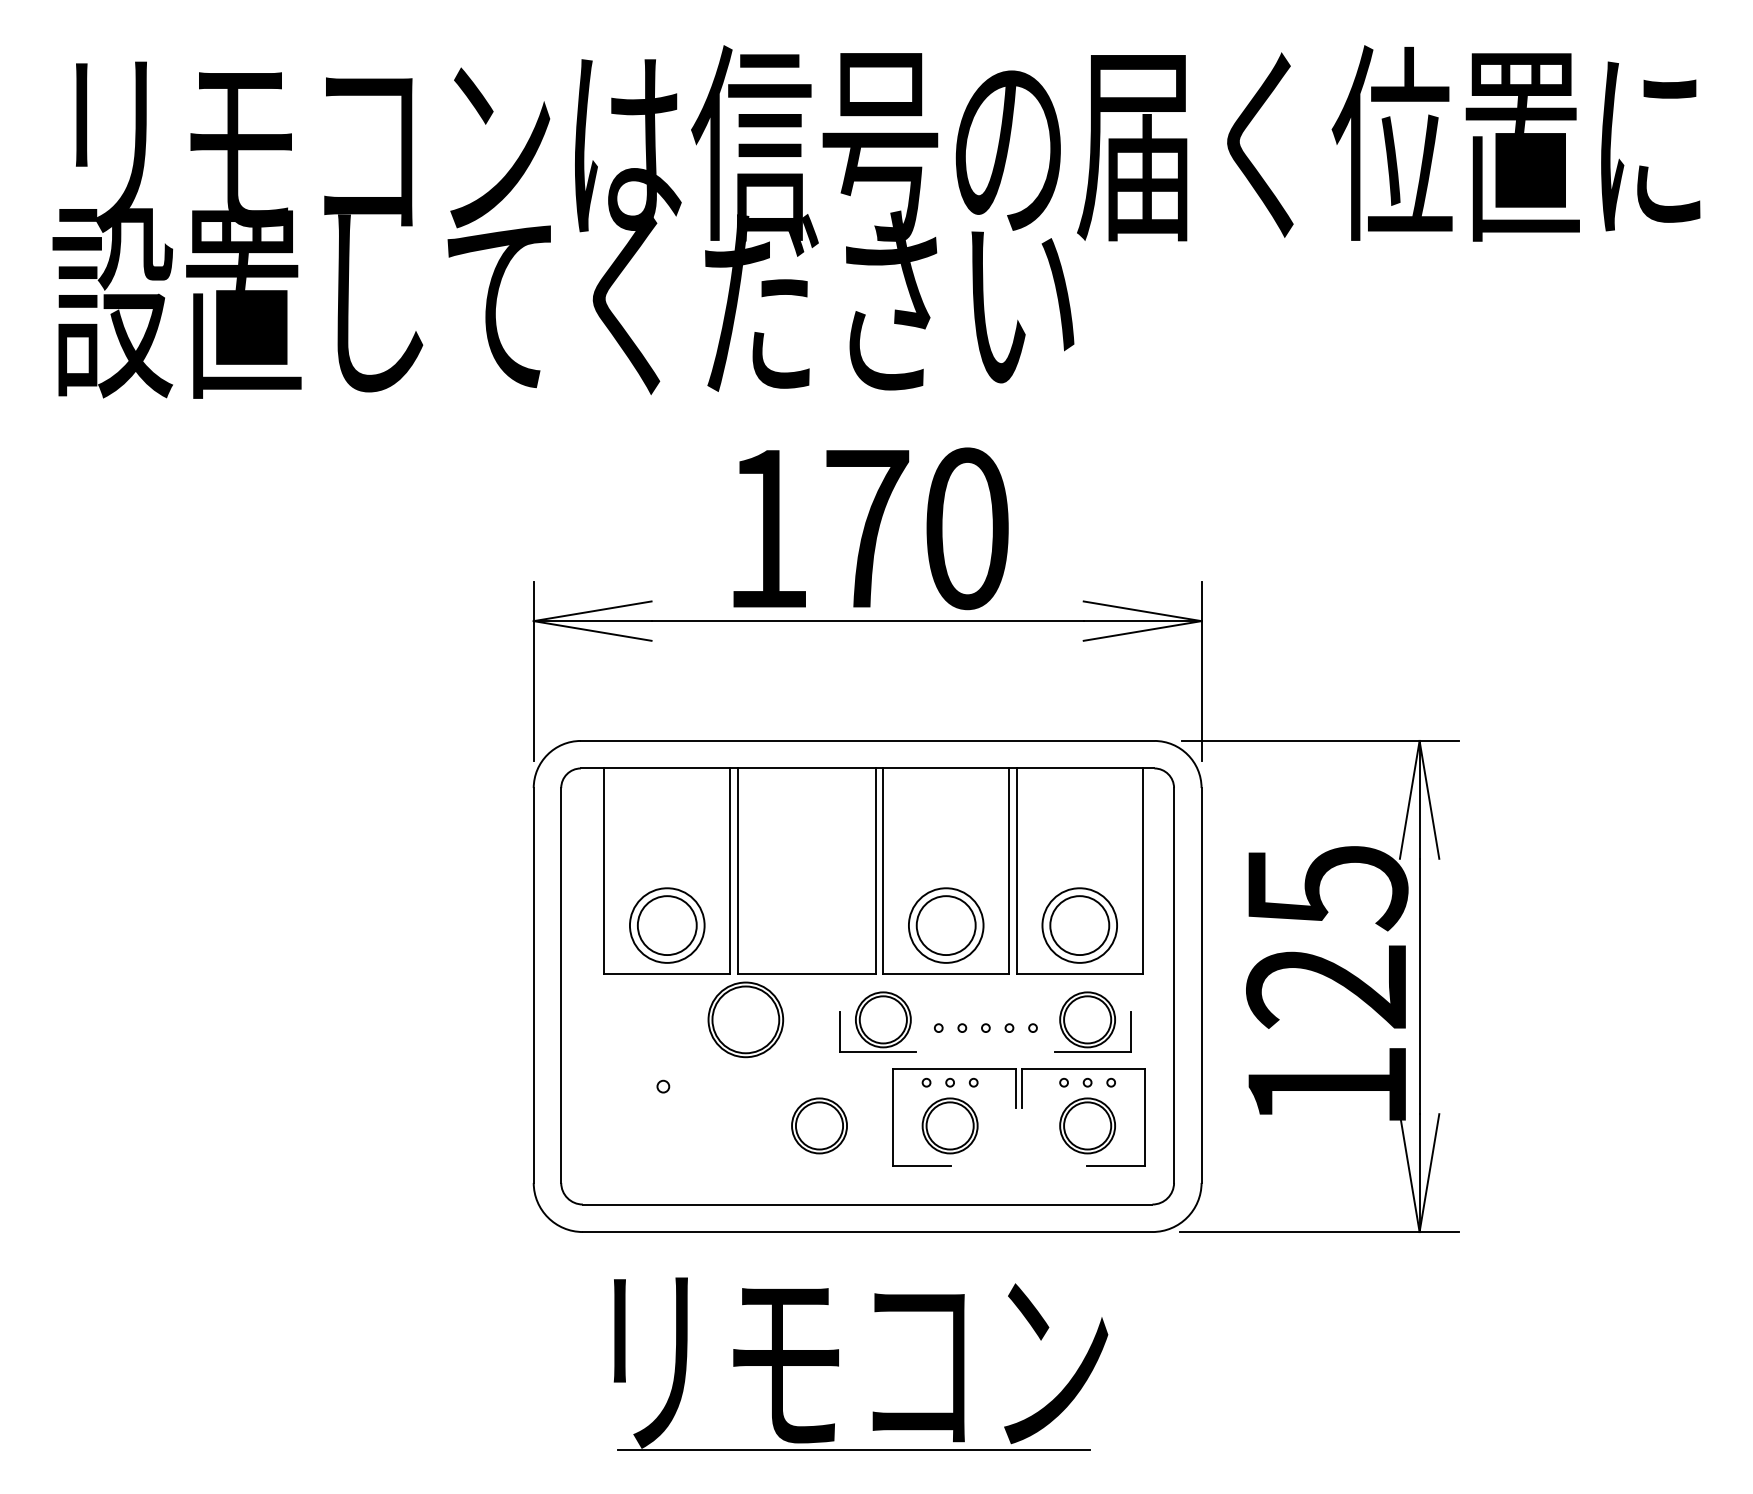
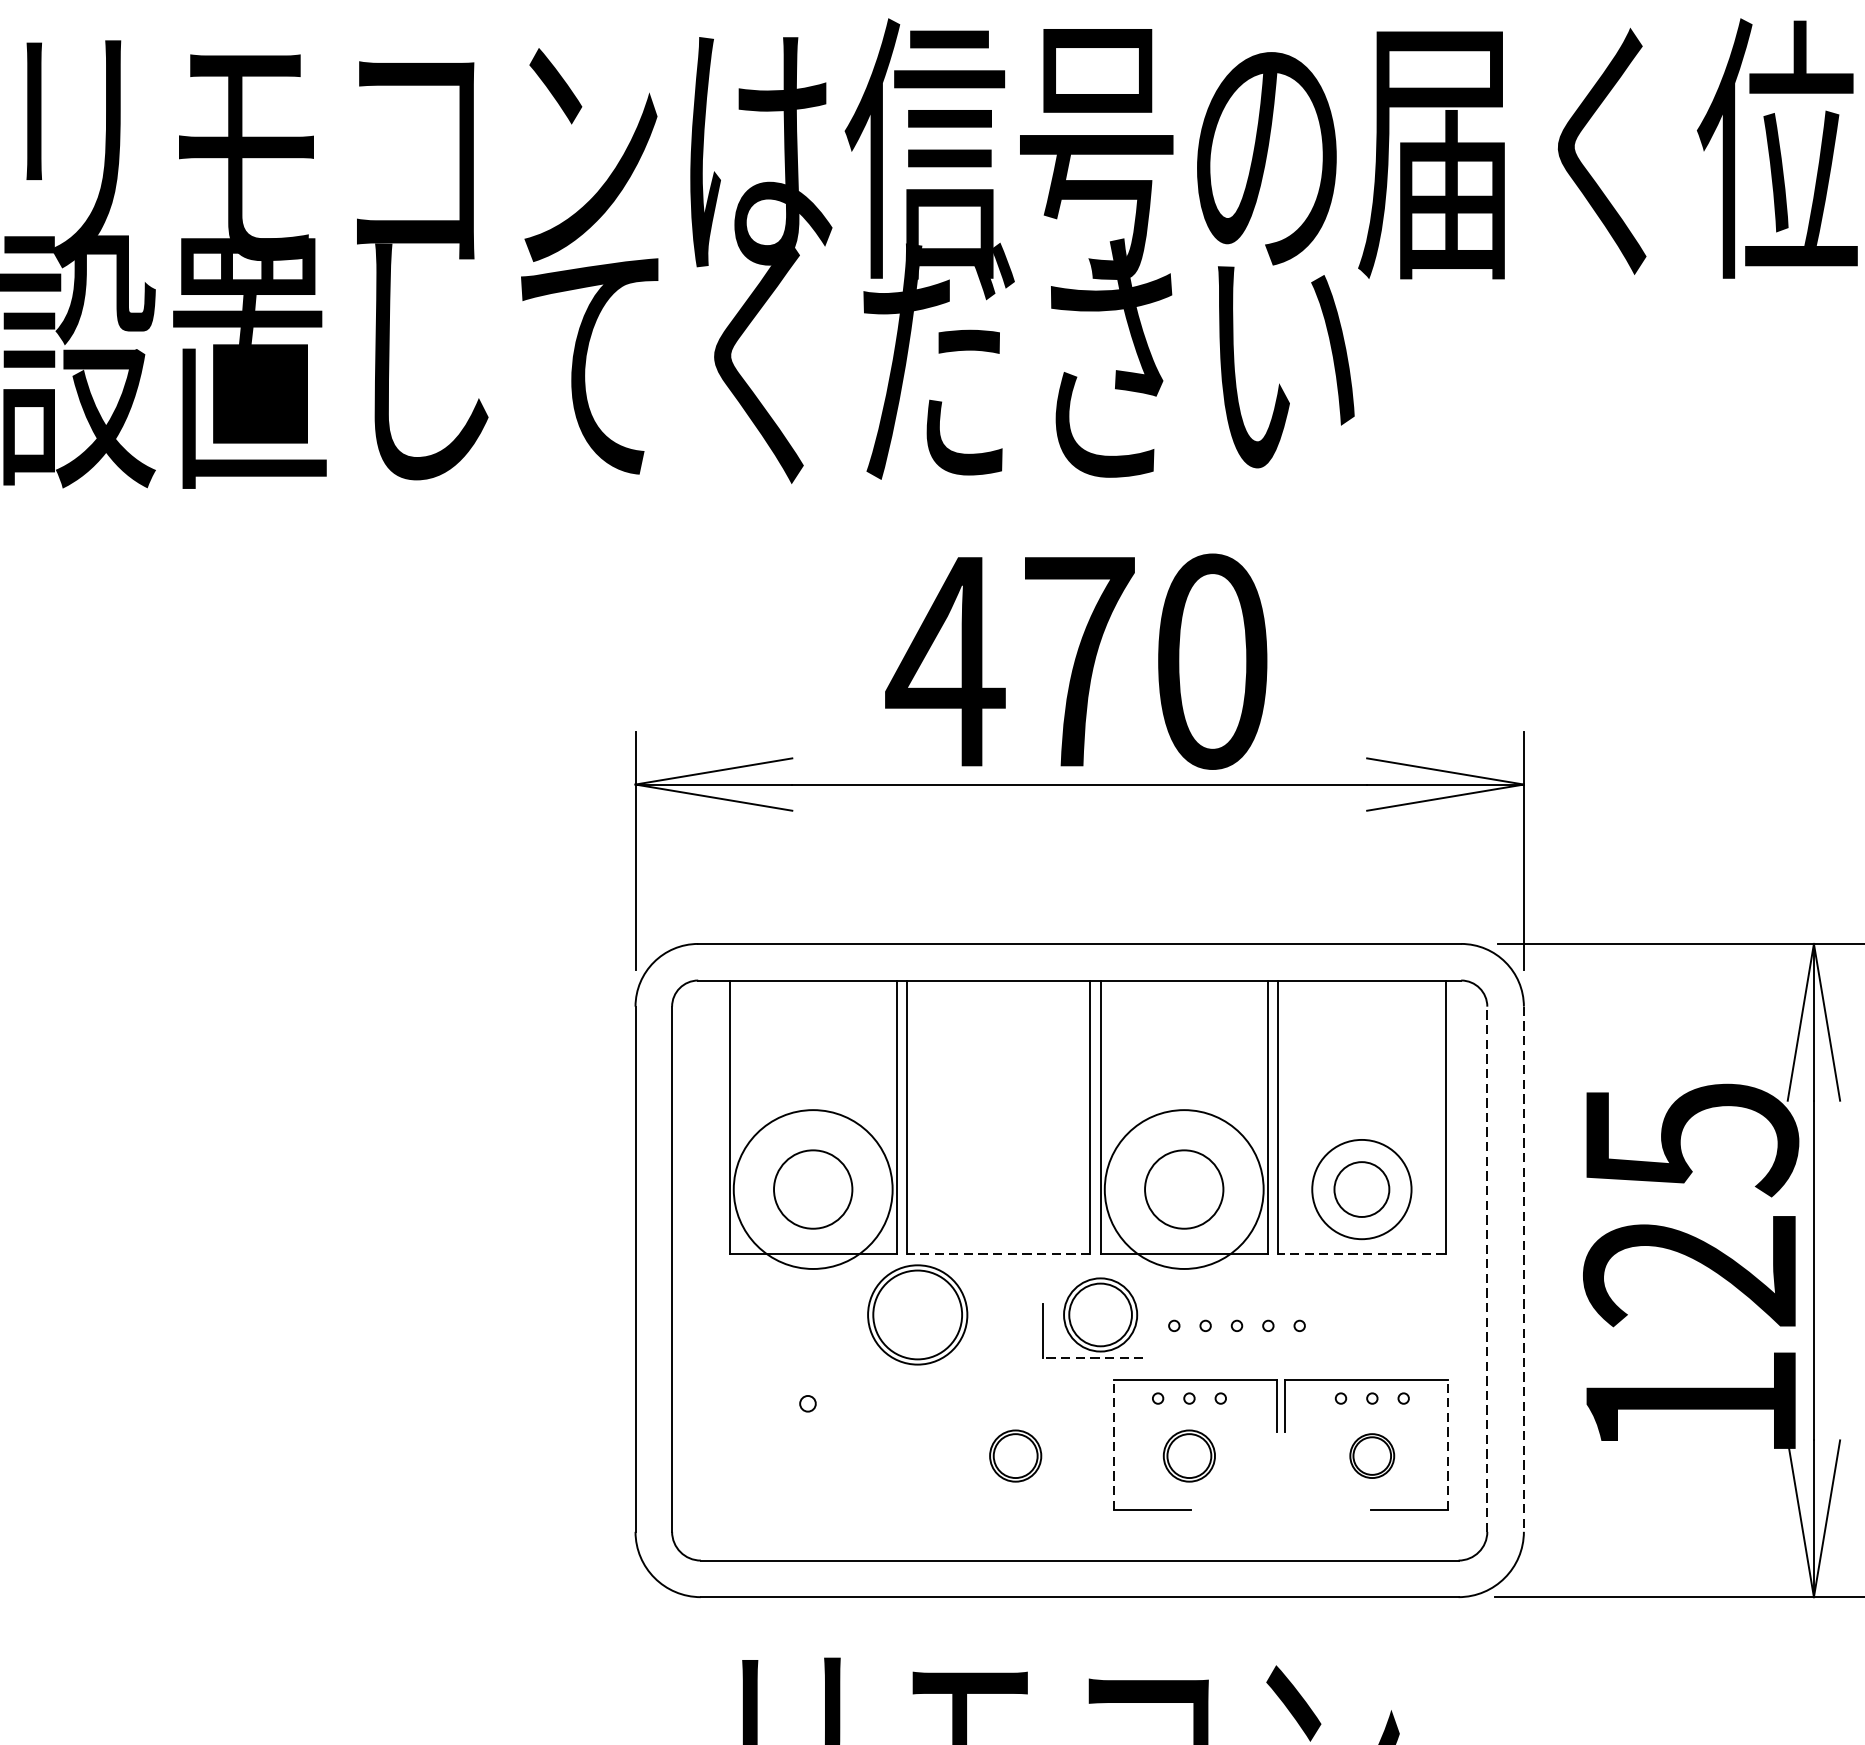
text: (766, 528) -> (945, 661), 170 -> 470
circle: (666, 925) -> (812, 1189), size x1.6
circle: (945, 925) -> (1183, 1189), size x1.6
circle: (1079, 925) -> (1361, 1189), size x0.7
line: (806, 974) -> (998, 1254), solid -> dashed
line: (1079, 974) -> (1361, 1254), solid -> dashed
line: (1174, 985) -> (1487, 1269), solid -> dashed
line: (1201, 986) -> (1523, 1270), solid -> dashed
part: (1092, 1021) -> (1378, 1317), removed
line: (877, 1052) -> (1092, 1358), solid -> dashed
line: (893, 1117) -> (1114, 1444), solid -> dashed
line: (1144, 1117) -> (1447, 1444), solid -> dashed
part: (819, 1125) -> (1015, 1455), size x0.7
part: (949, 1125) -> (1188, 1455), size x0.7
part: (1087, 1125) -> (1372, 1455), size x0.6

